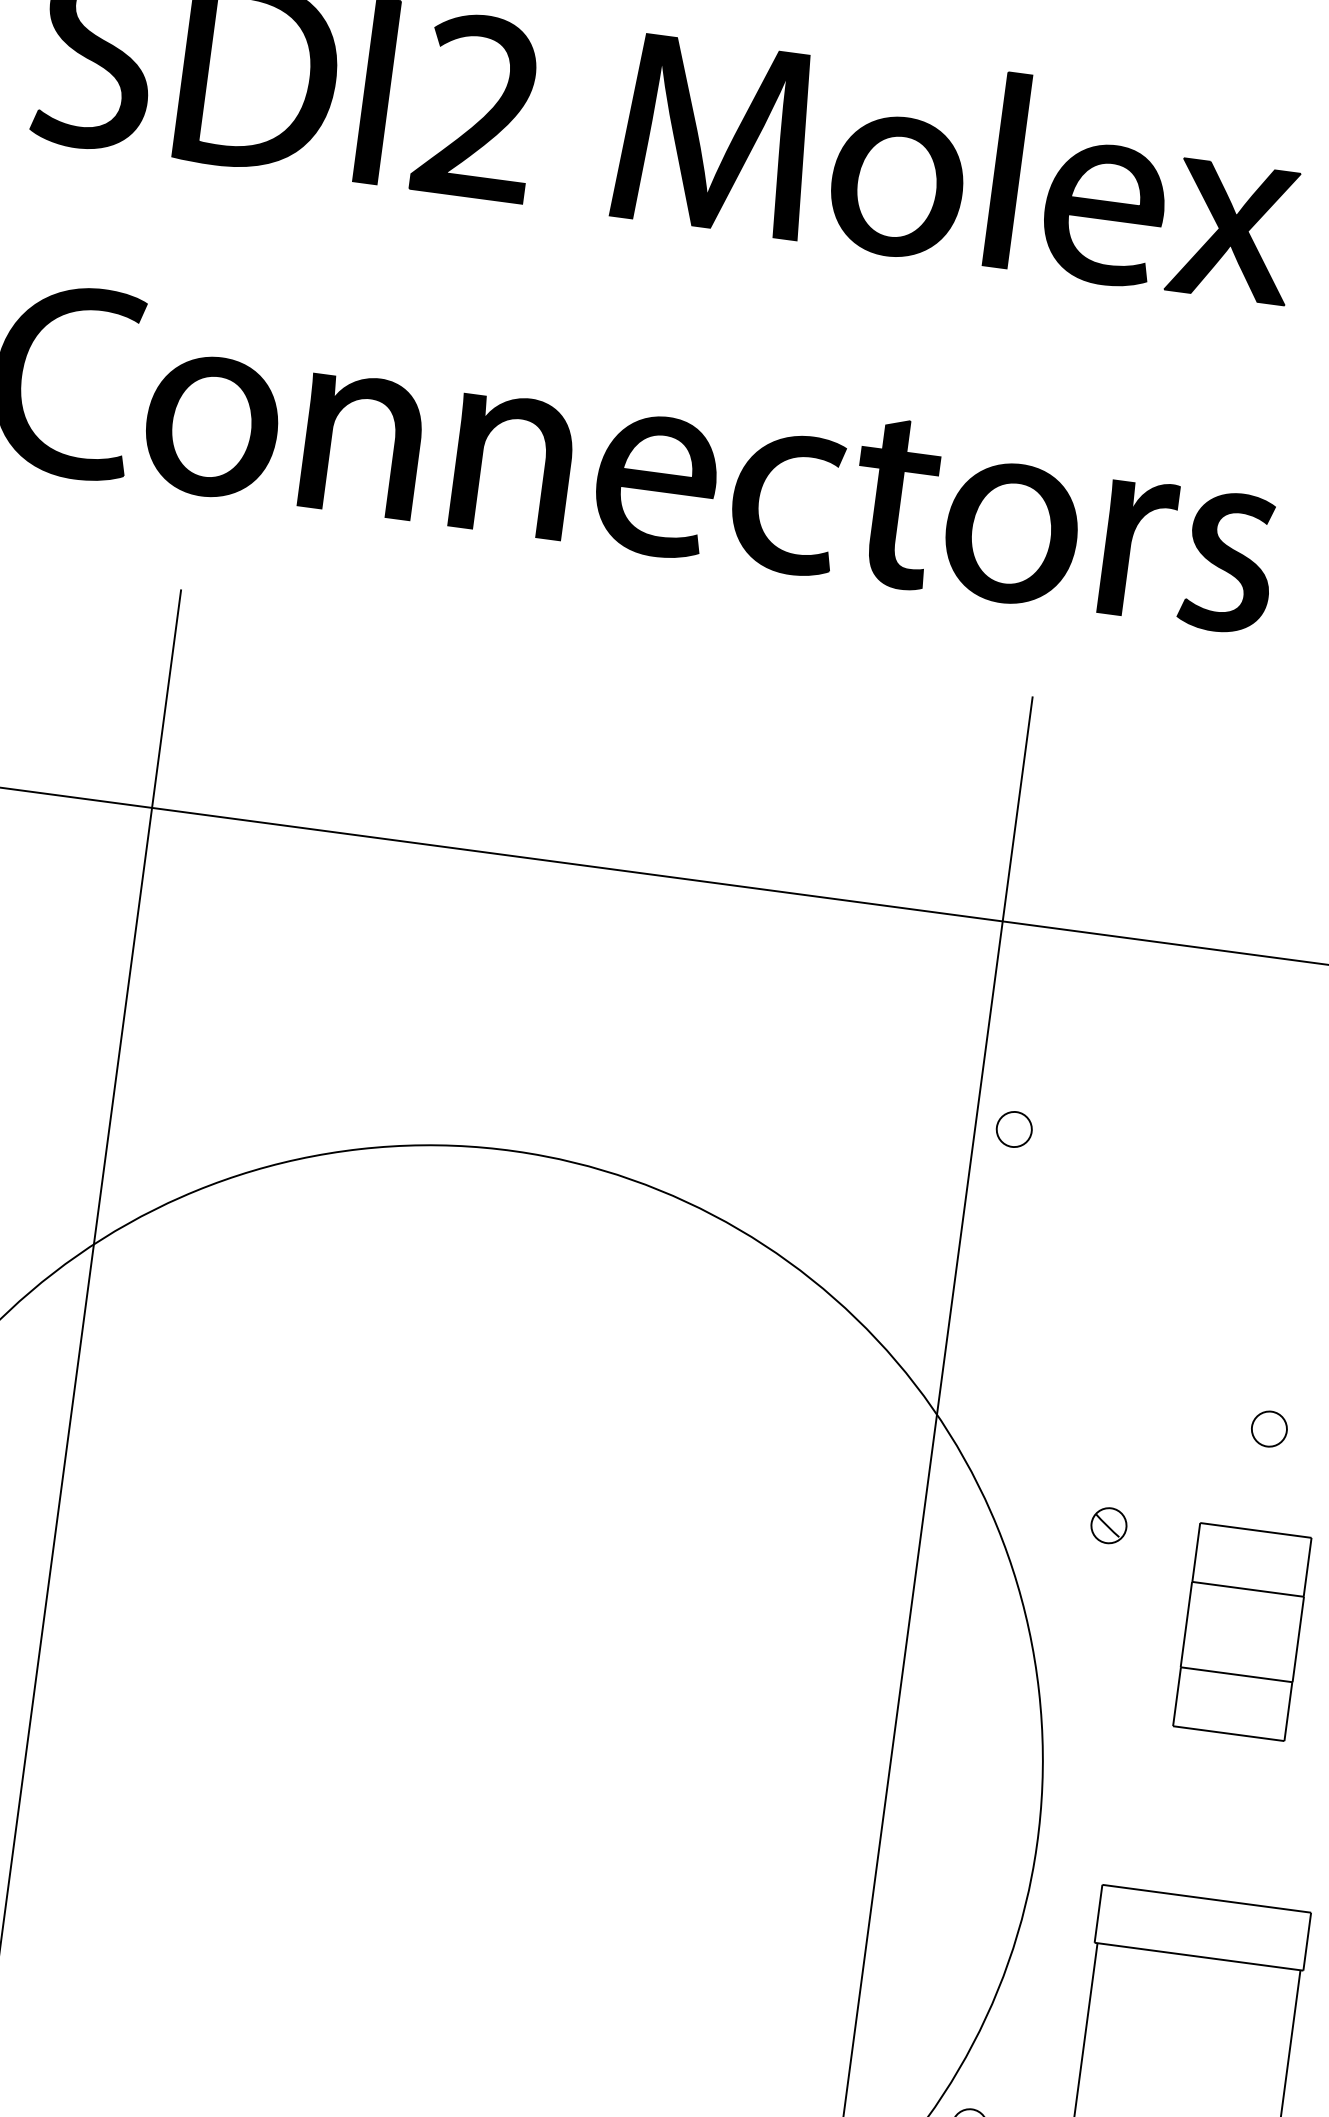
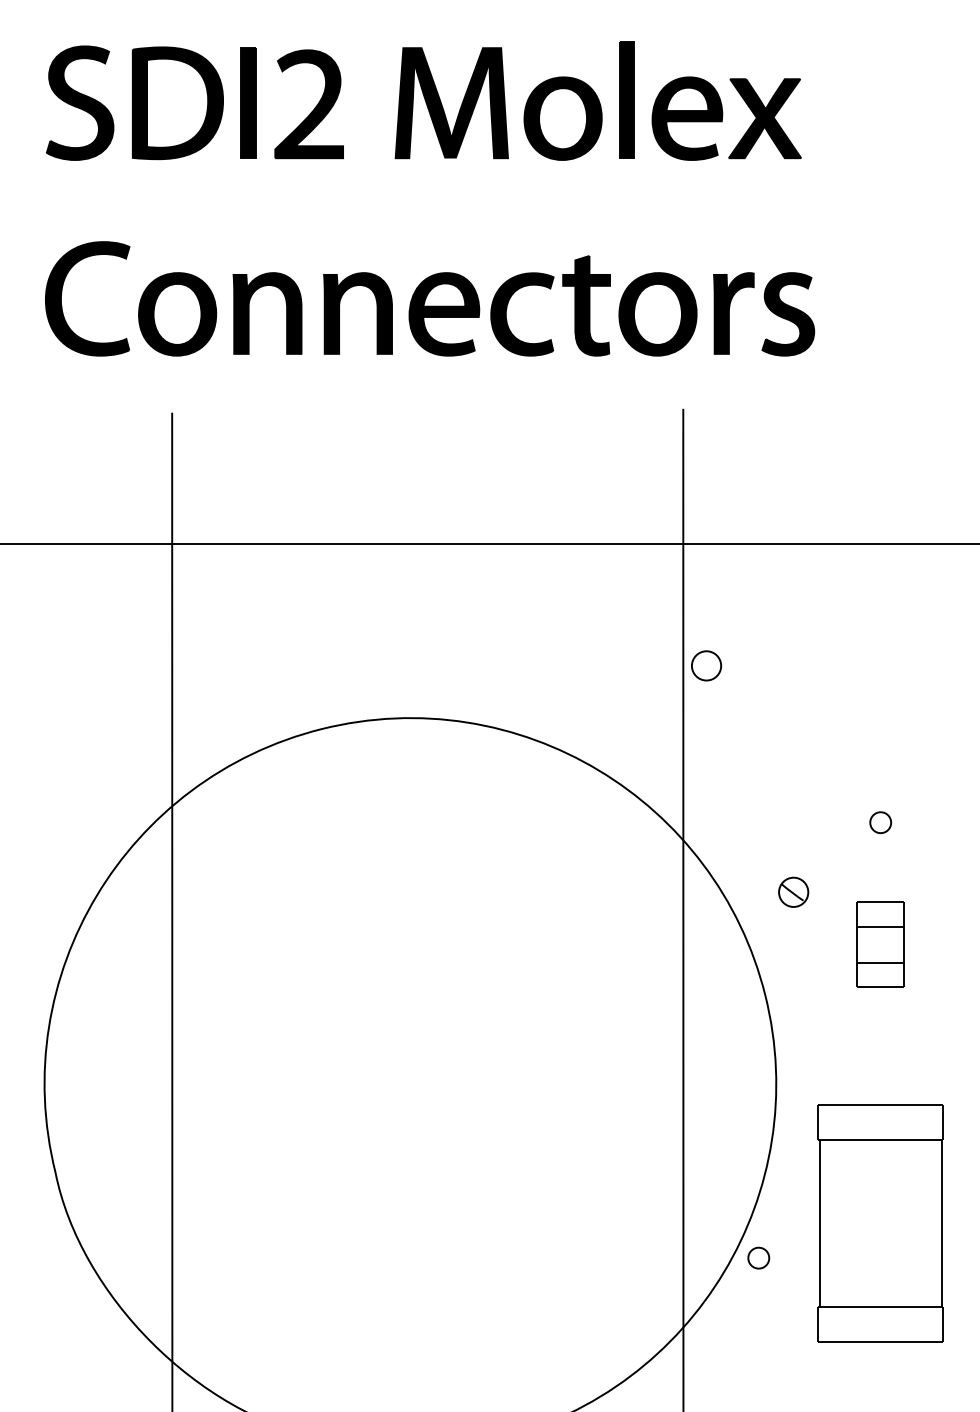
part: (1014, 1128) -> (706, 665), size x1.4
part: (1108, 1525) -> (793, 892), size x1.4
part: (1241, 1631) -> (880, 944), size x0.7

